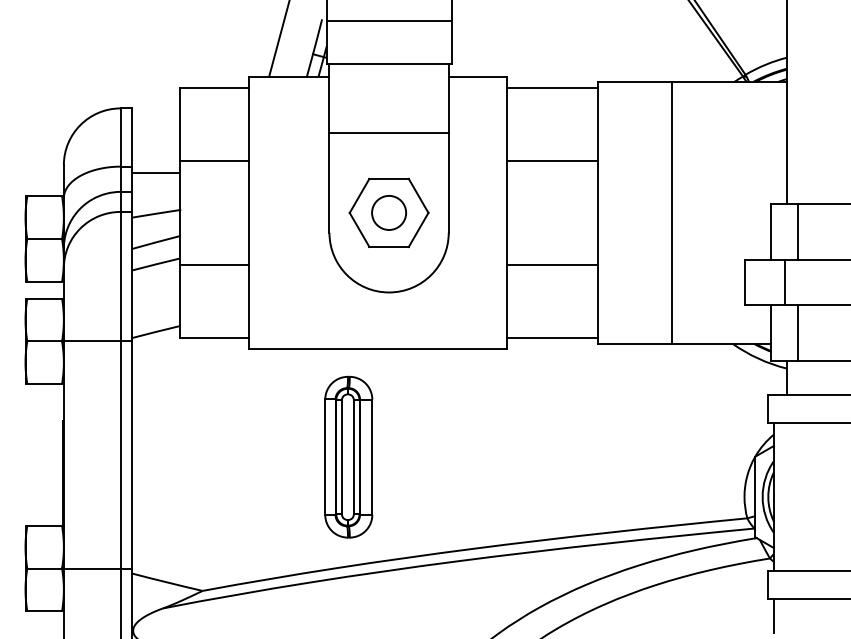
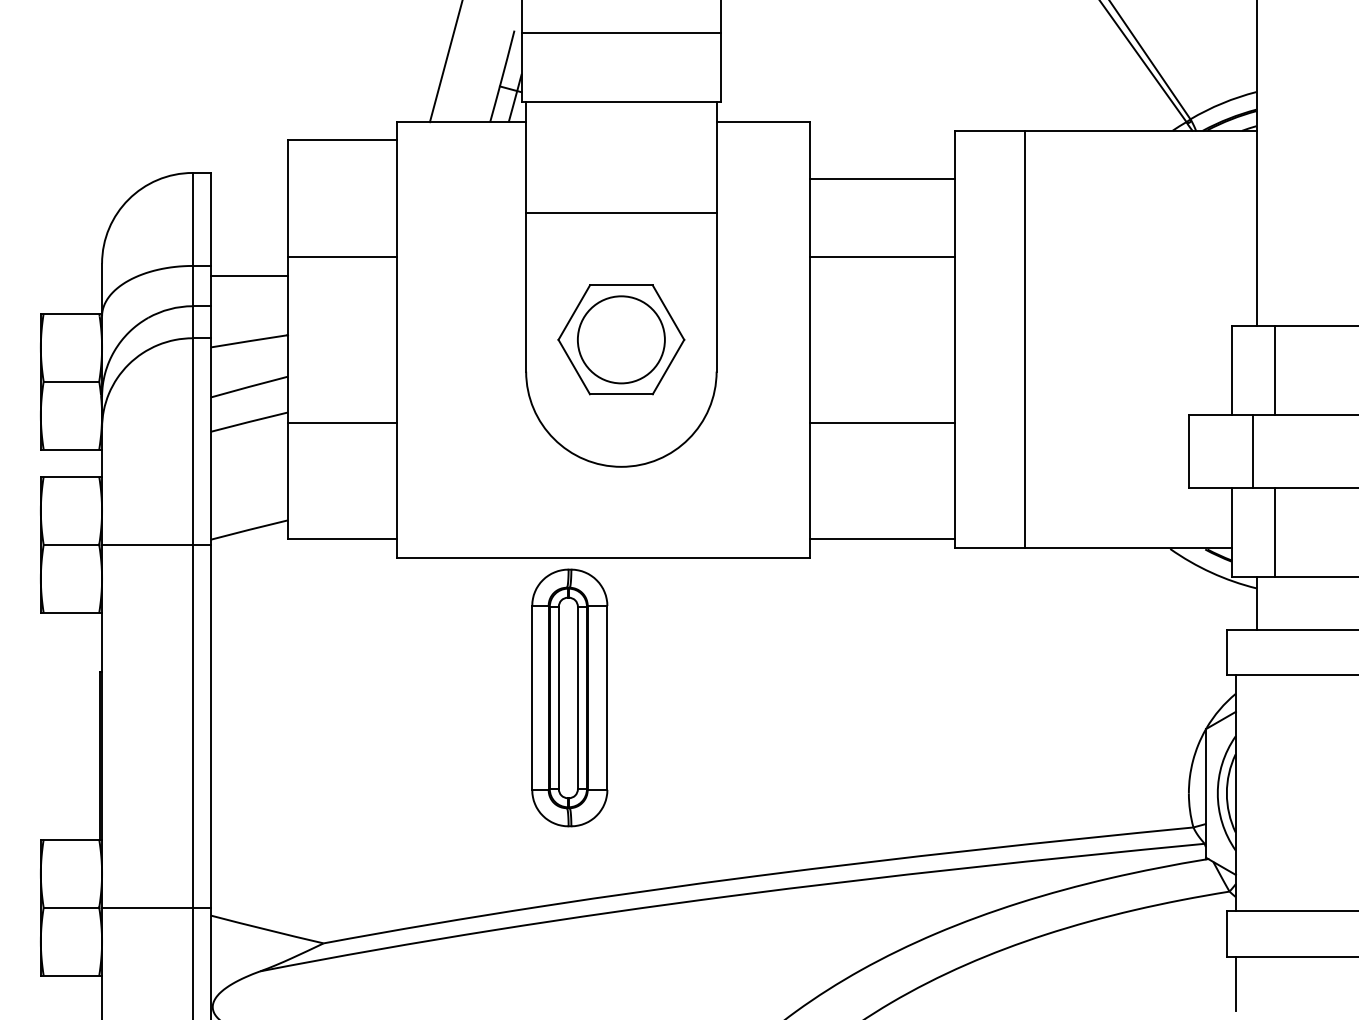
line: (551, 87) -> (880, 177), moved
circle: (389, 212) -> (622, 339), size x1.6
line: (671, 212) -> (1024, 339), moved
part: (348, 456) -> (569, 696), moved

